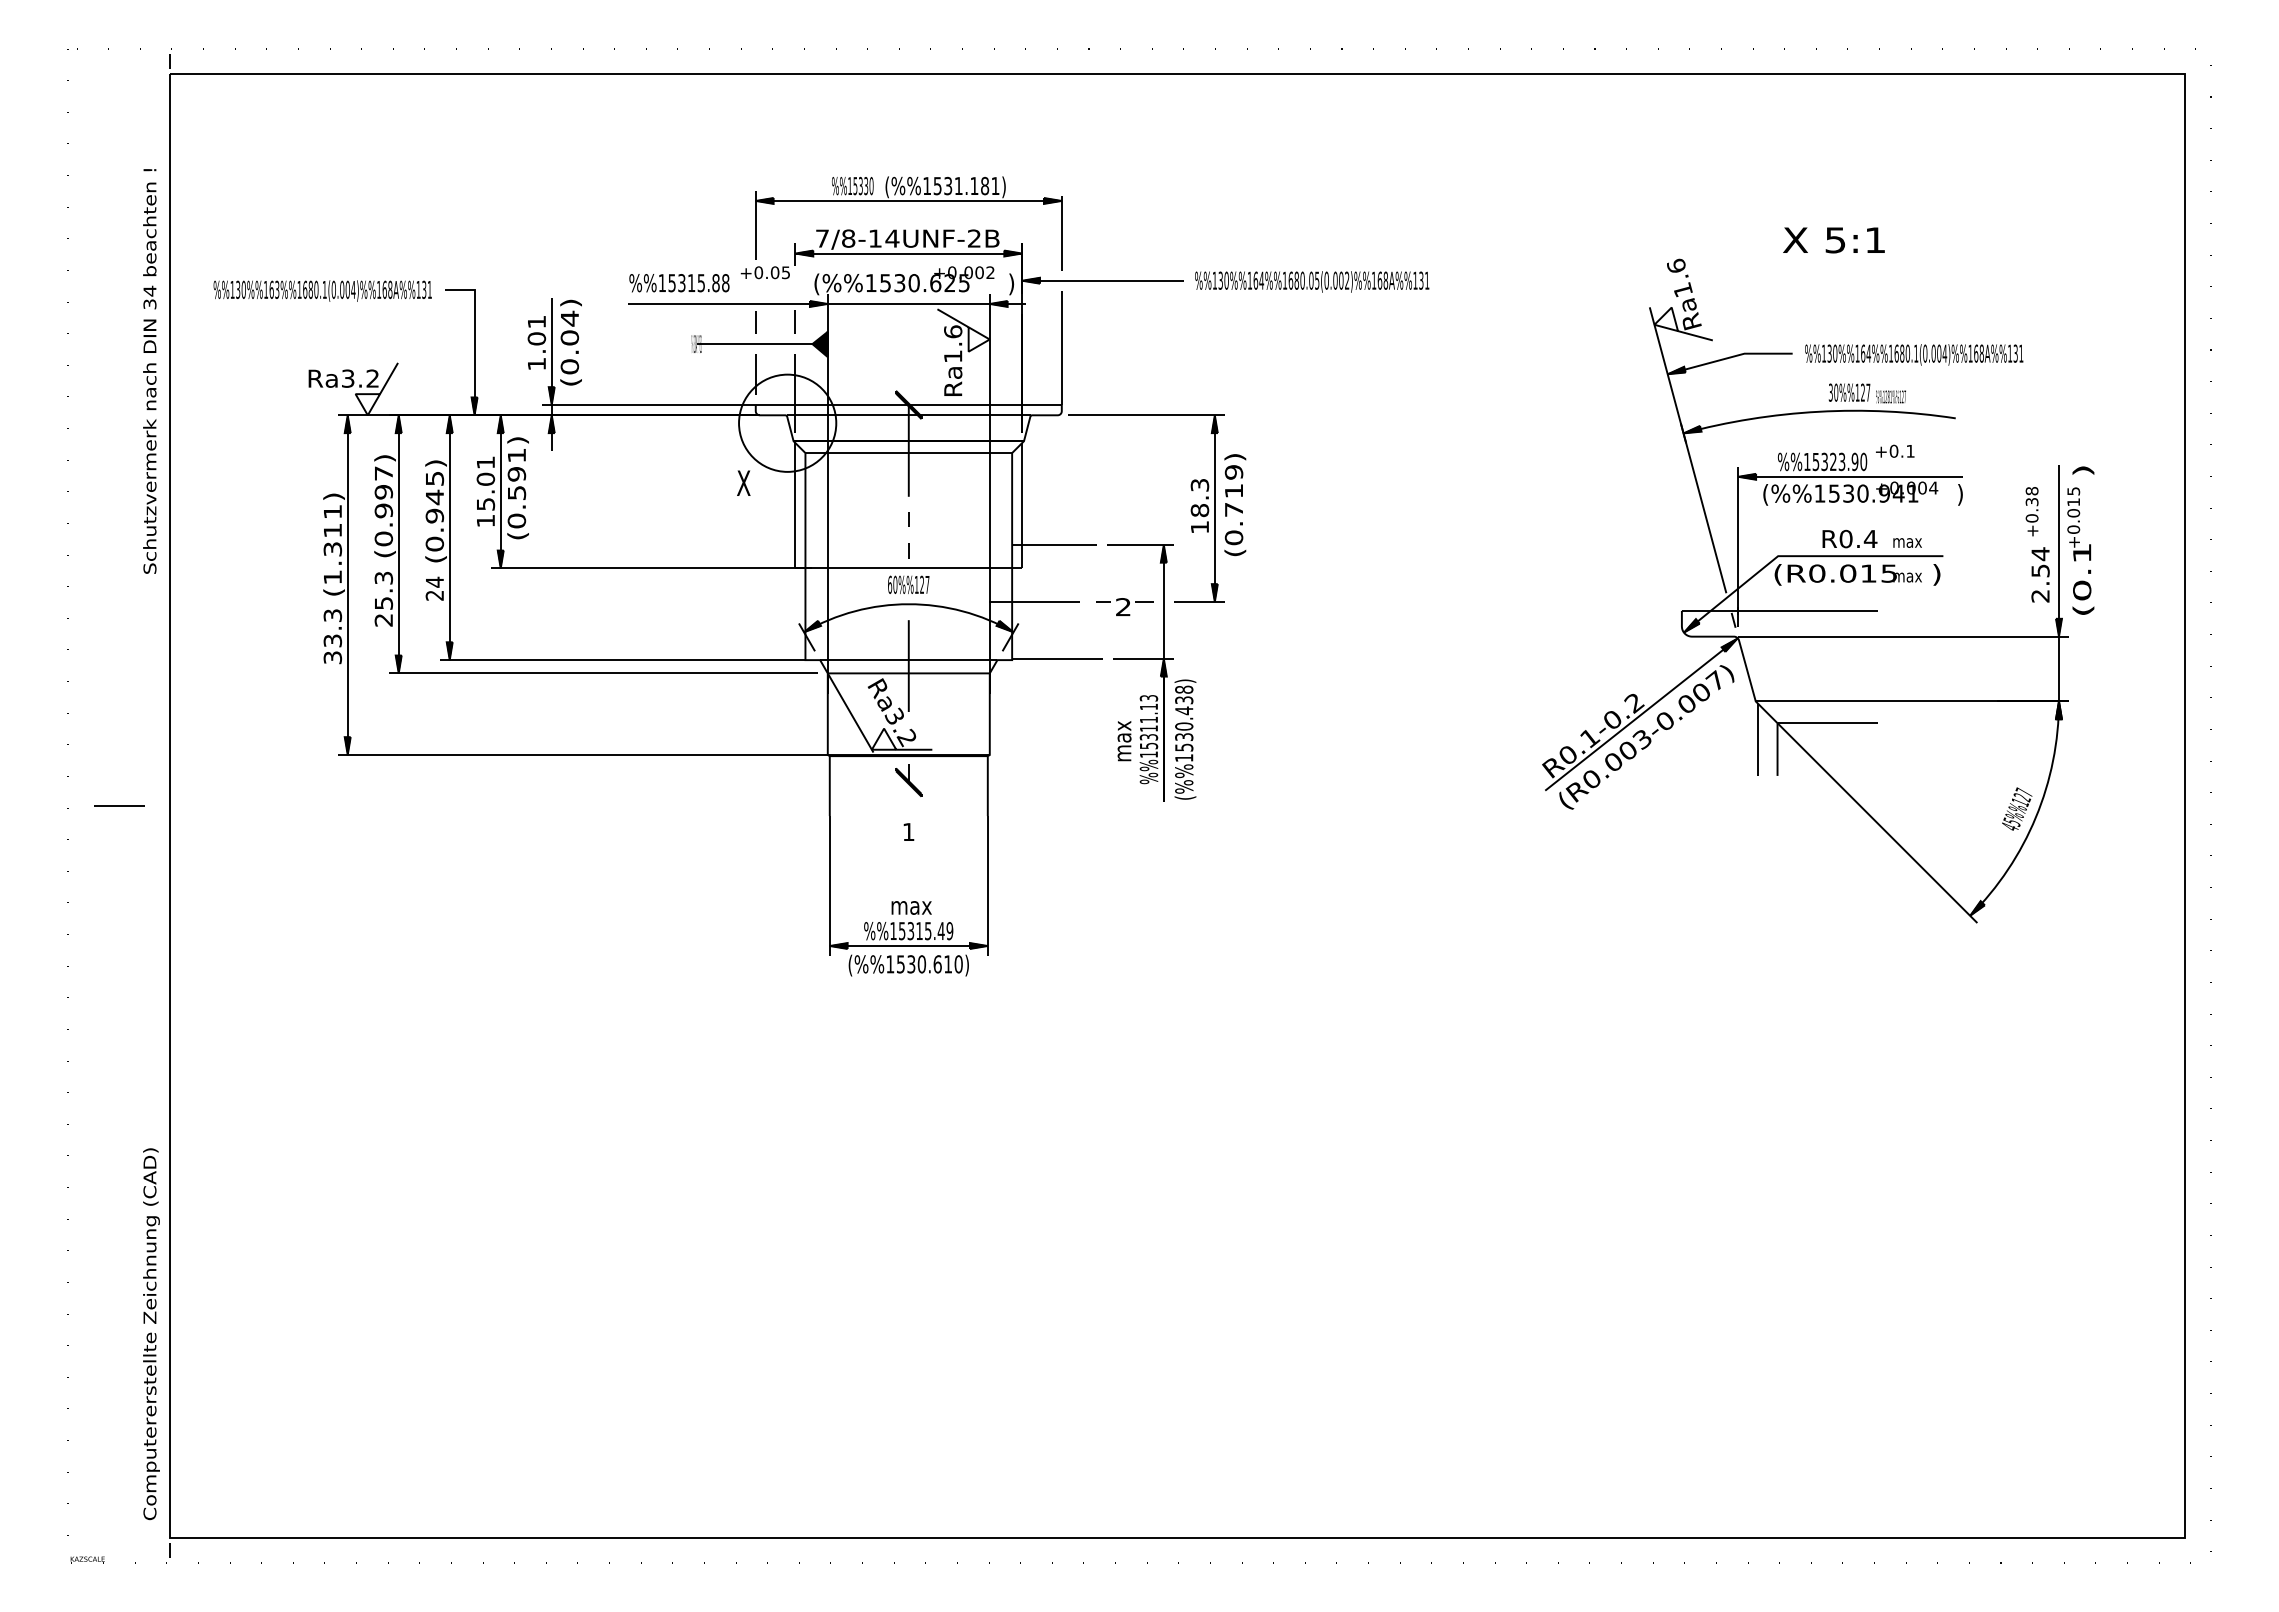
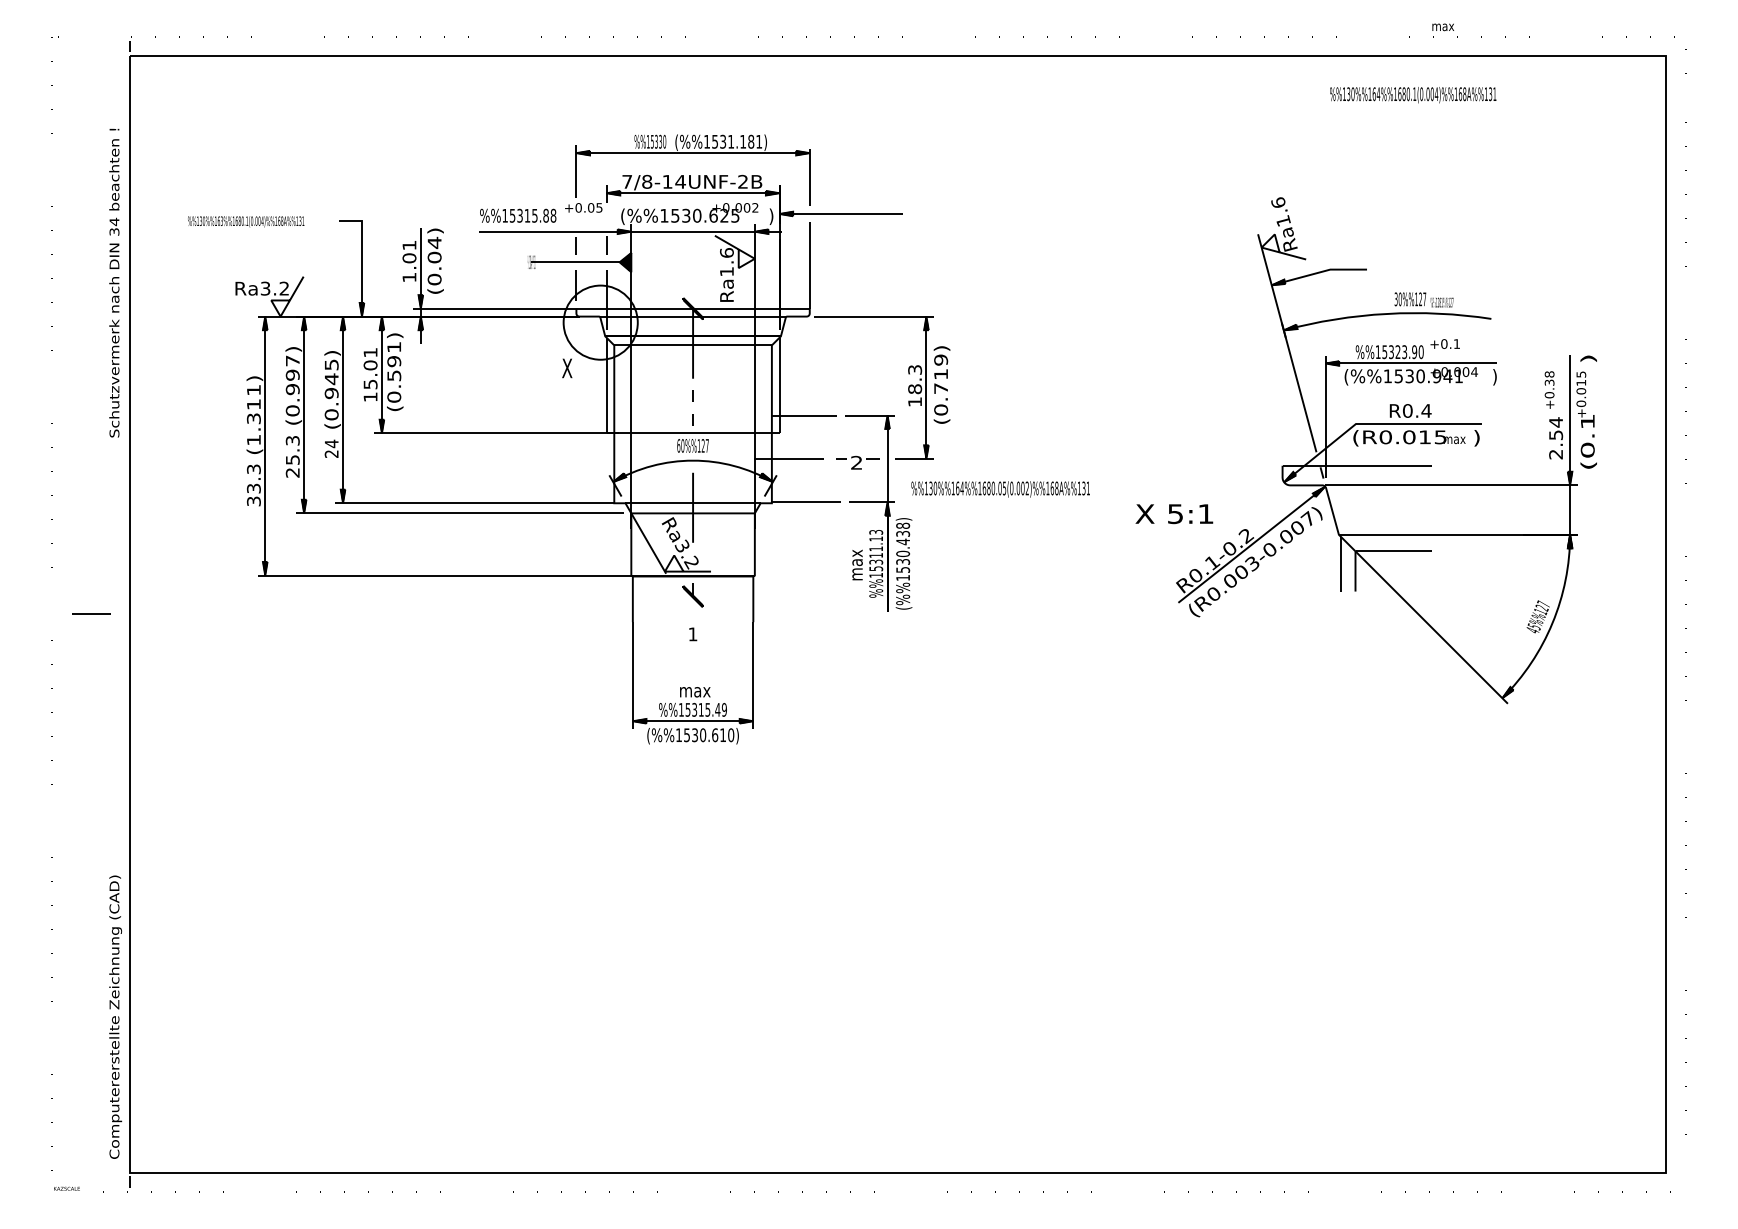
text: (1833, 240) -> (1174, 514), moved
part: (1312, 281) -> (1000, 489), moved
part: (322, 290) -> (246, 221), size x0.7
part: (1914, 354) -> (1413, 94), moved
text: (1907, 542) -> (1443, 26), moved

